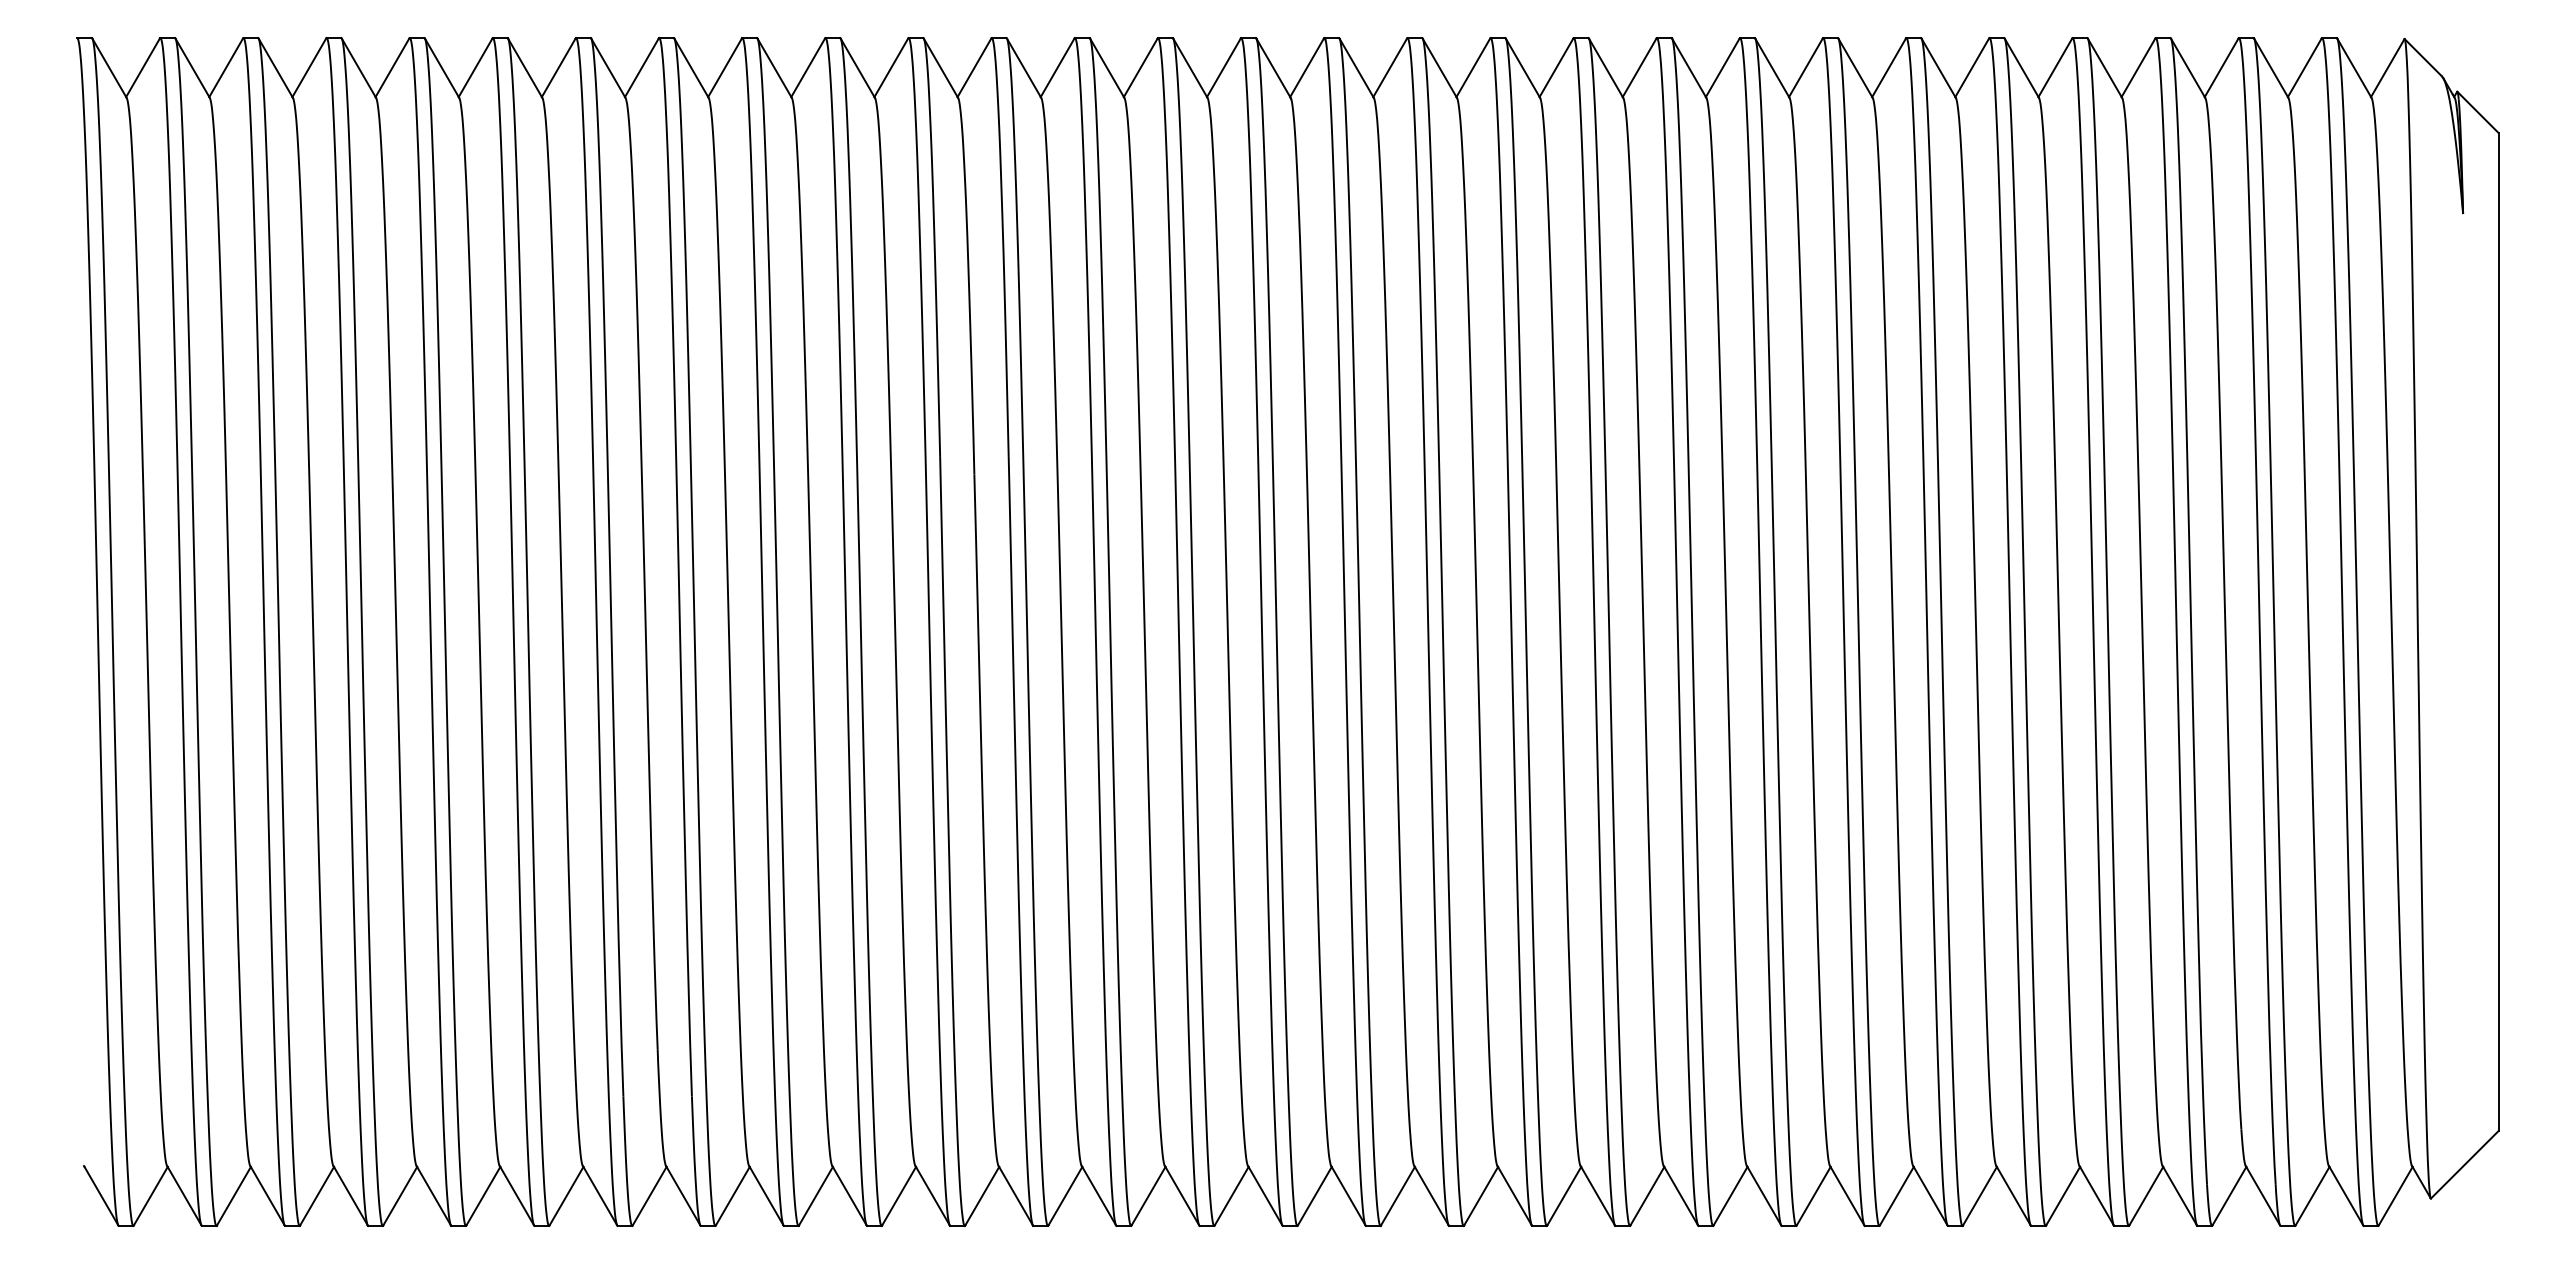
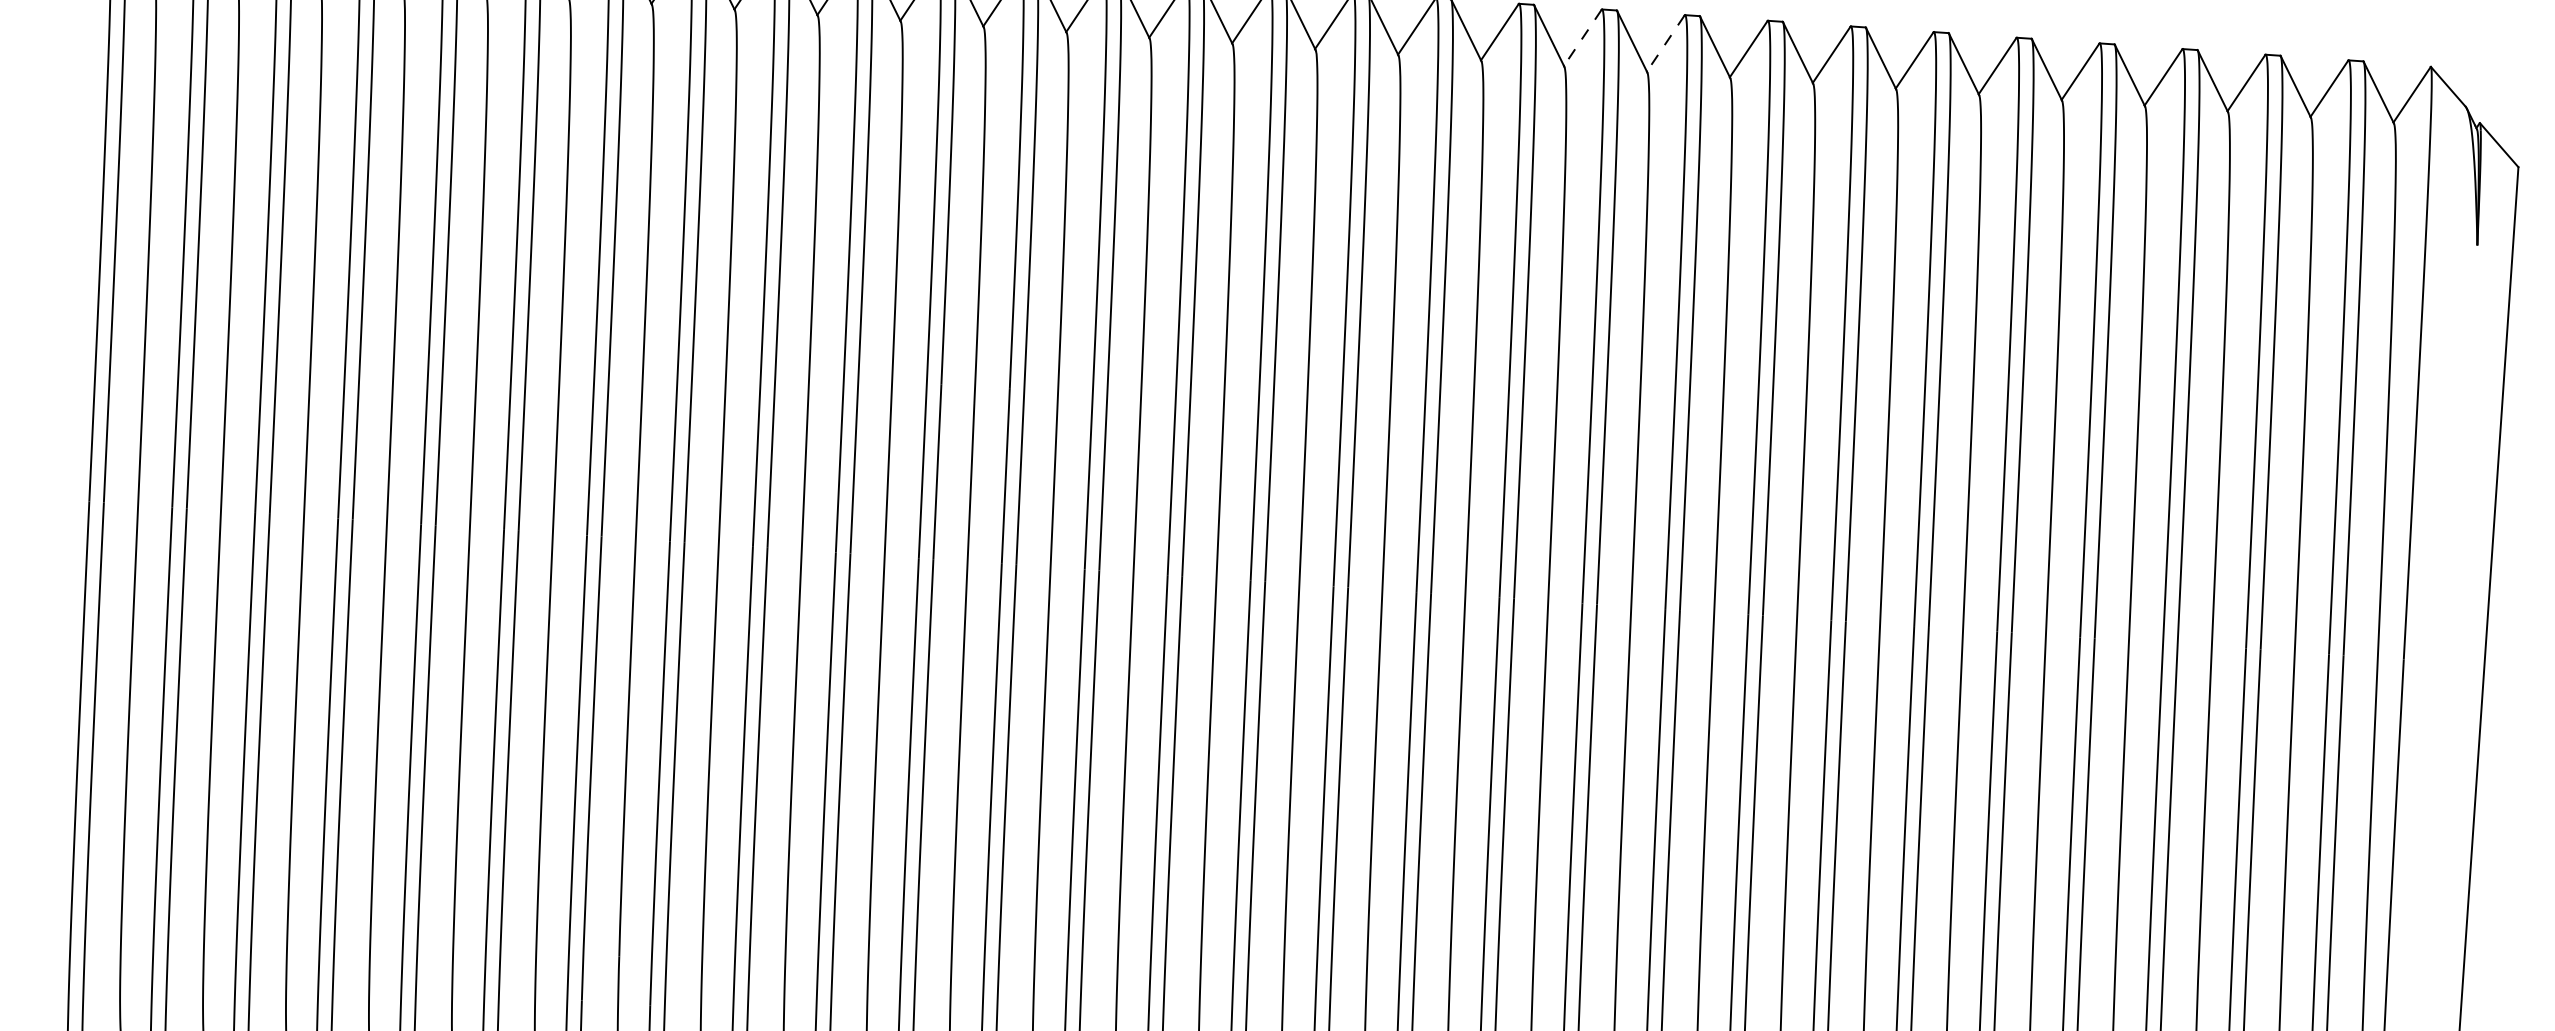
line: (1556, 67) -> (1582, 37), solid -> dashed
line: (1639, 67) -> (1665, 43), solid -> dashed

